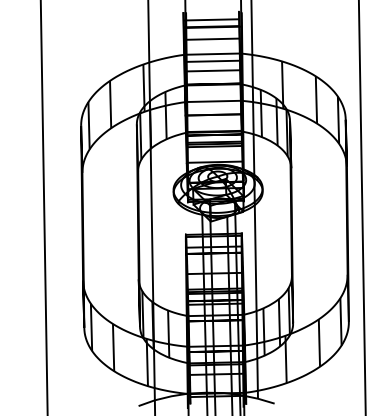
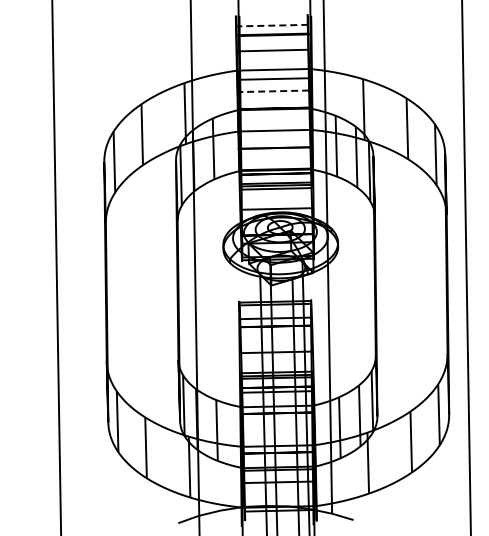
line: (211, 19) -> (272, 25), solid -> dashed
line: (212, 71) -> (273, 91), solid -> dashed

